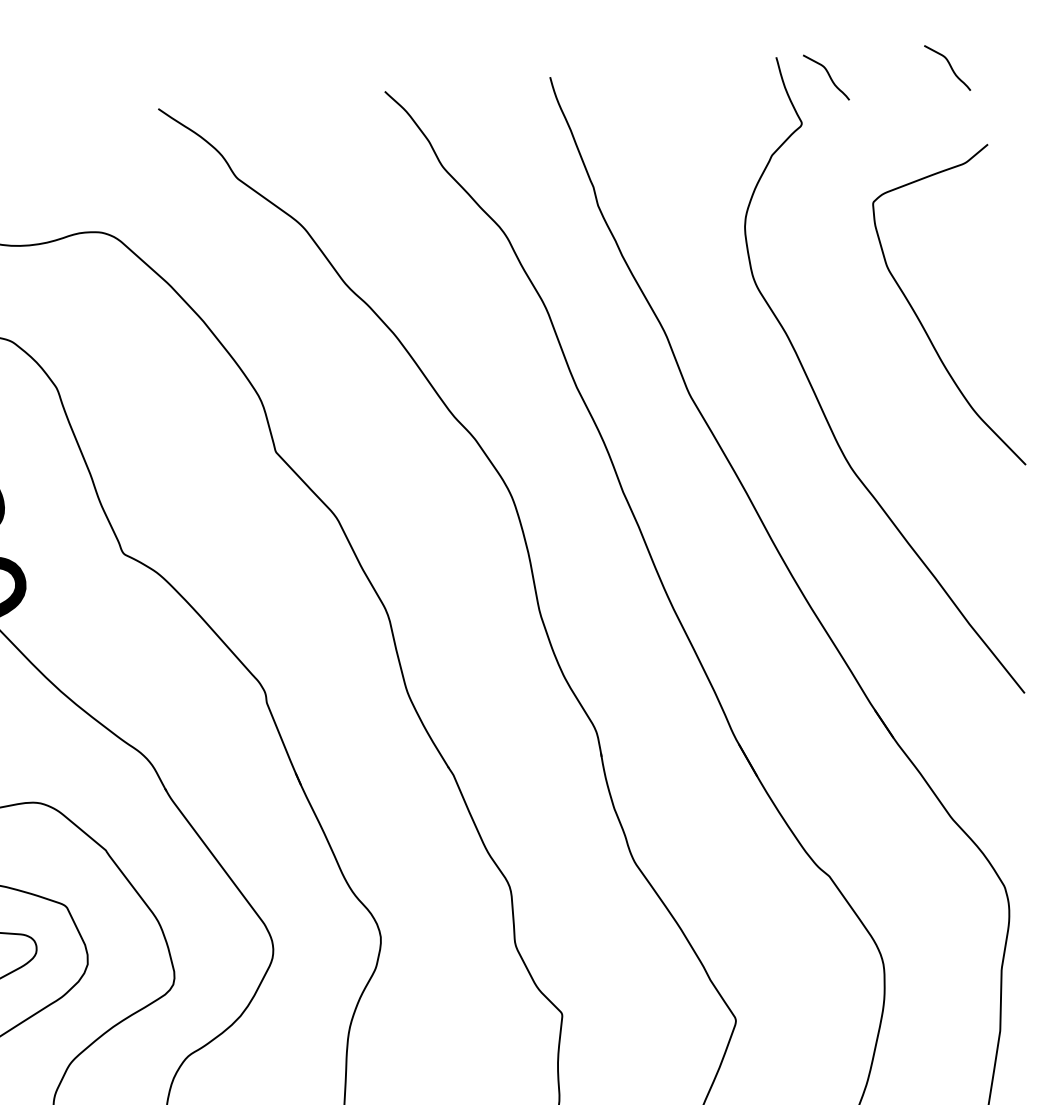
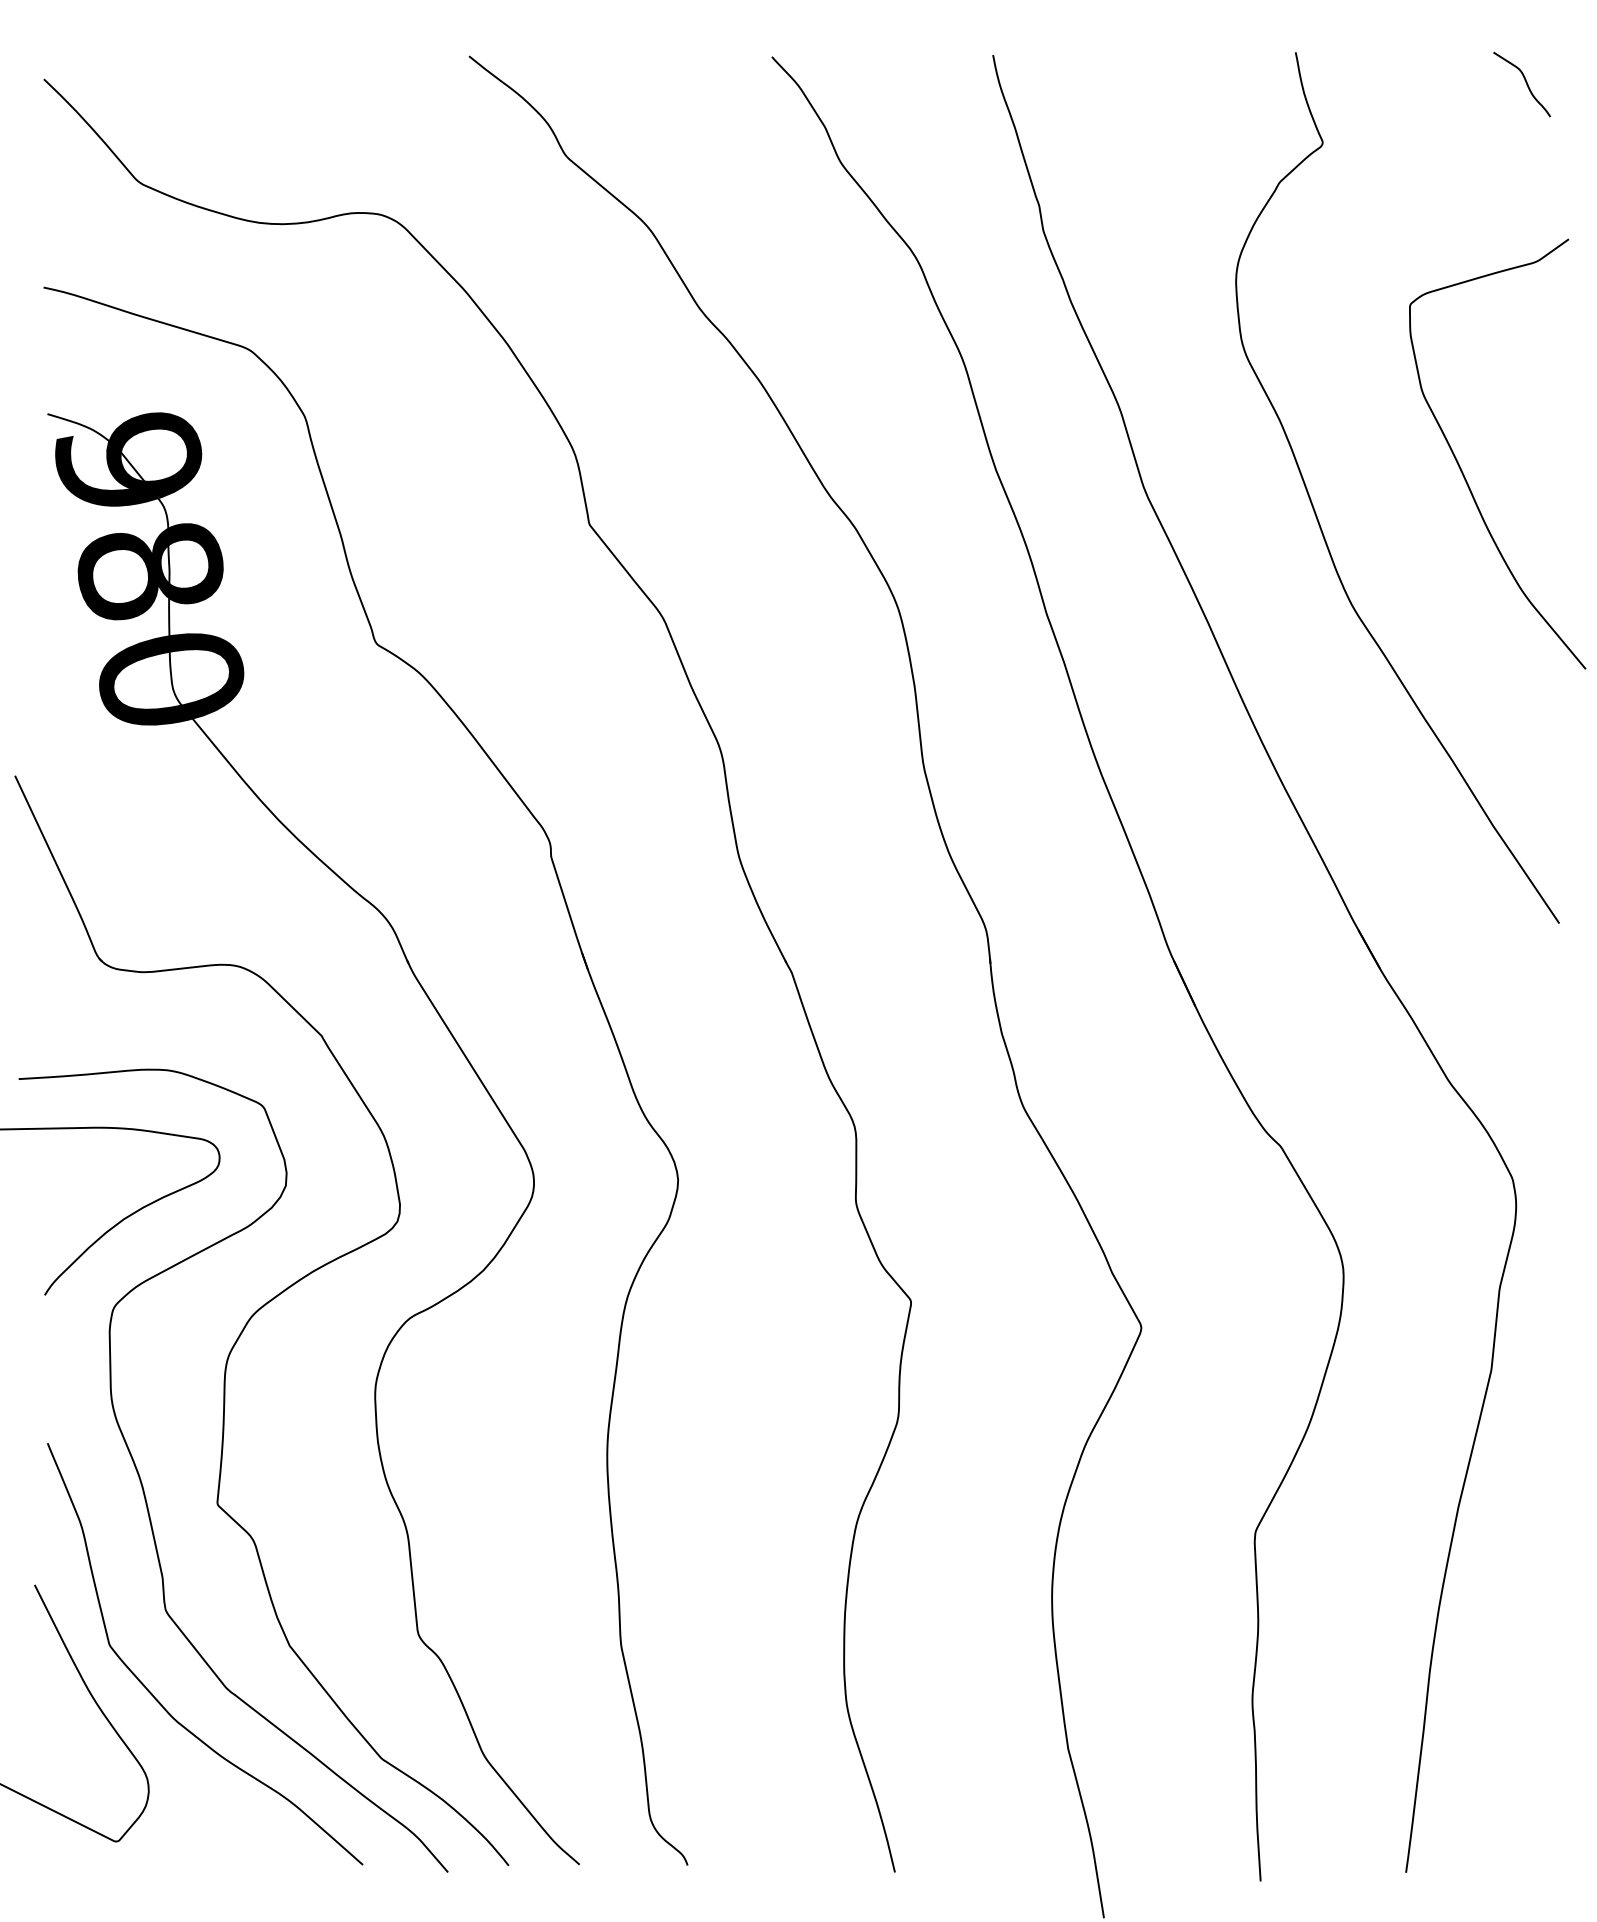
curve: (828, 75) -> (1363, 82), removed
curve: (922, 323) -> (1462, 470), moved

